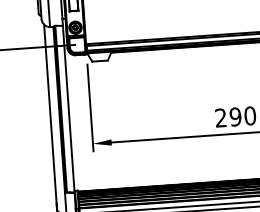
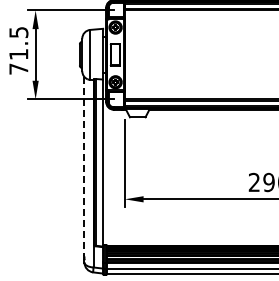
line: (50, 113) -> (84, 166), solid -> dashed

